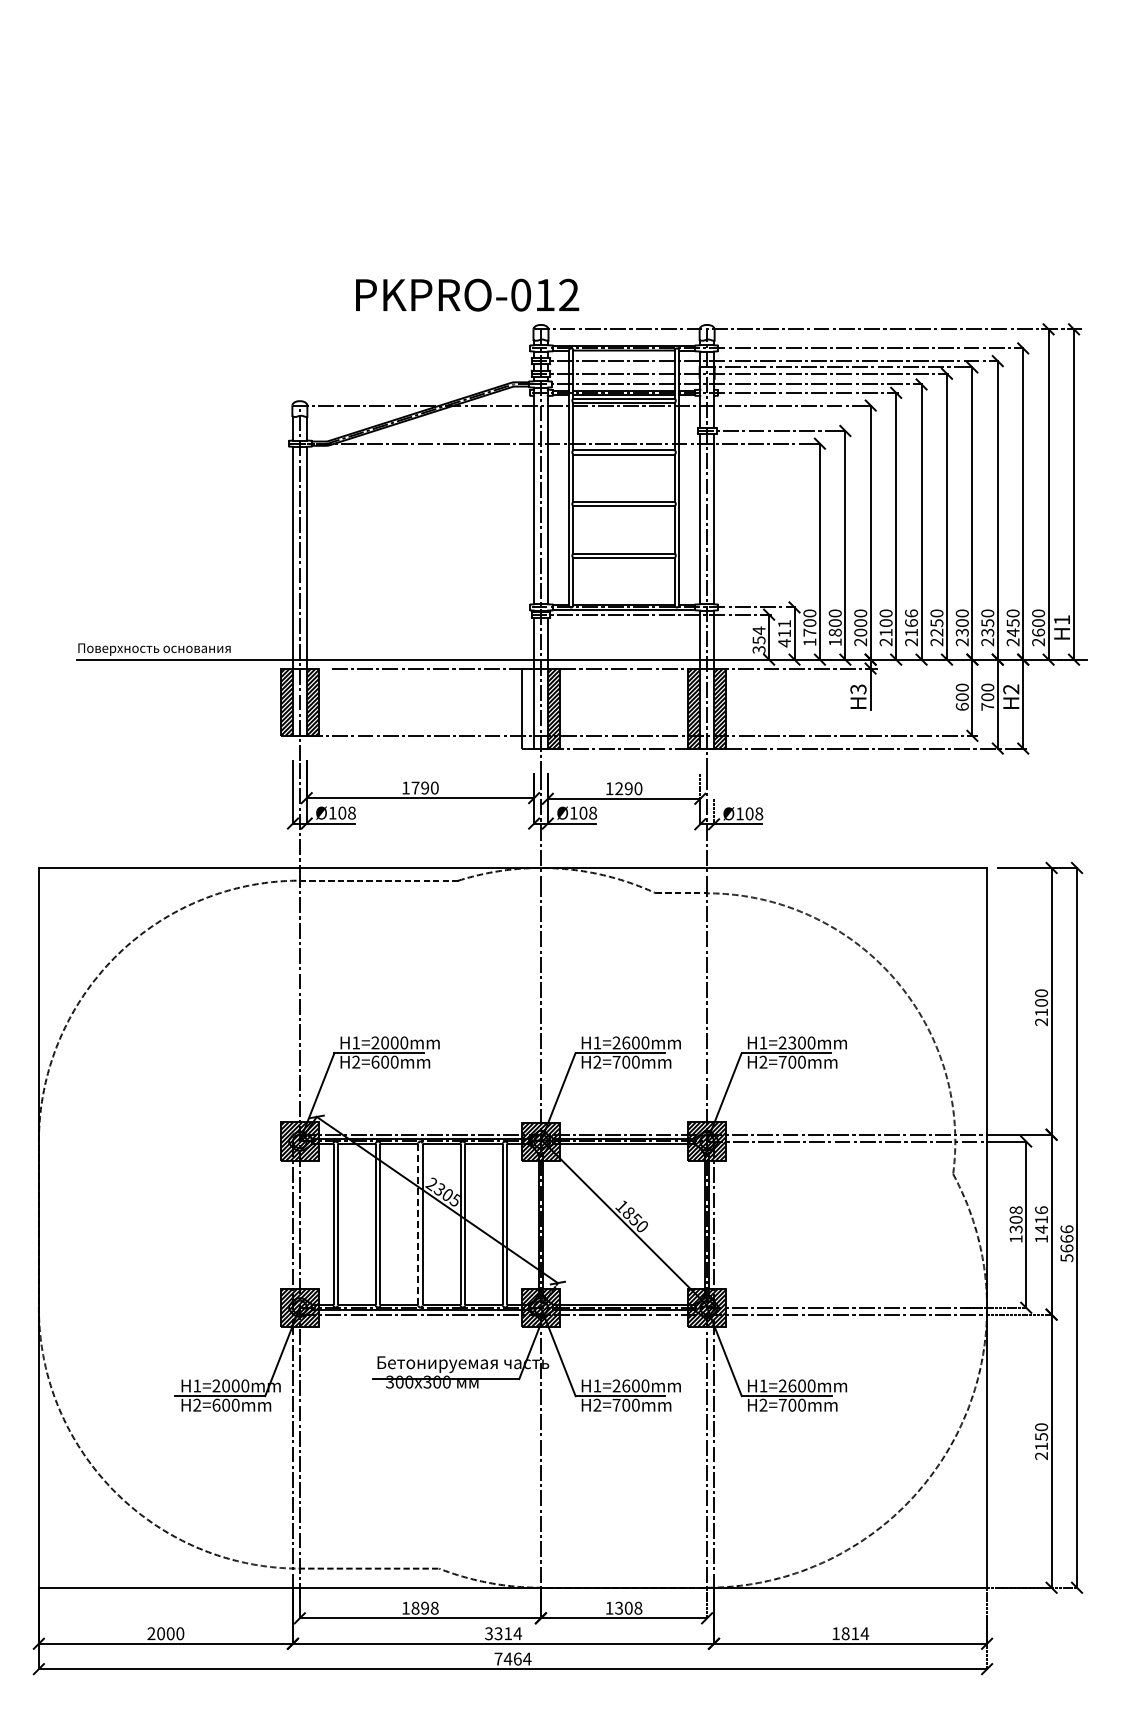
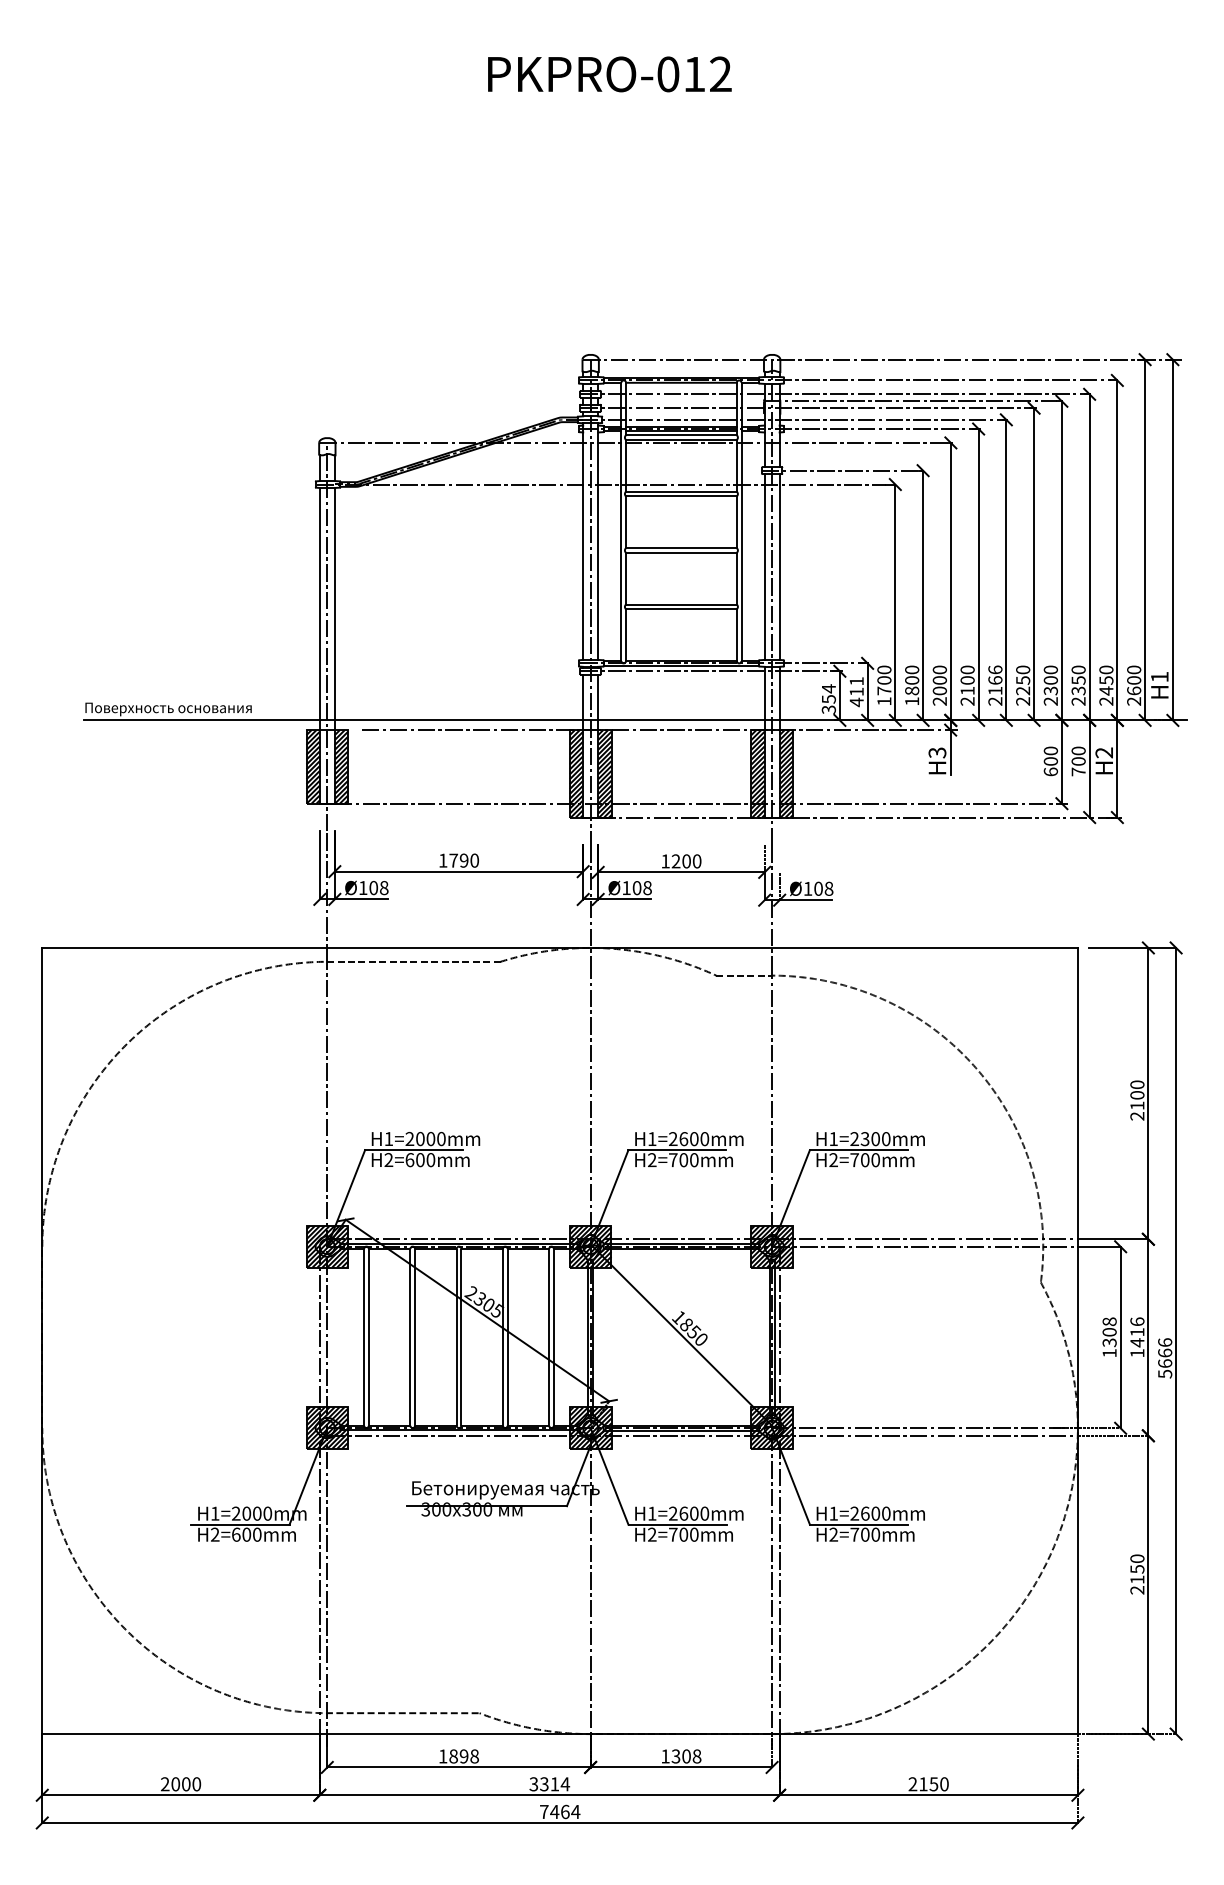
text: (467, 294) -> (609, 73), moved
hatch: (527, 708) -> (575, 773), added
text: (628, 788) -> (686, 861), 1290 -> 1200
line: (418, 1224) -> (456, 1337), dashed -> solid
text: (850, 1633) -> (928, 1784), 1814 -> 2150

